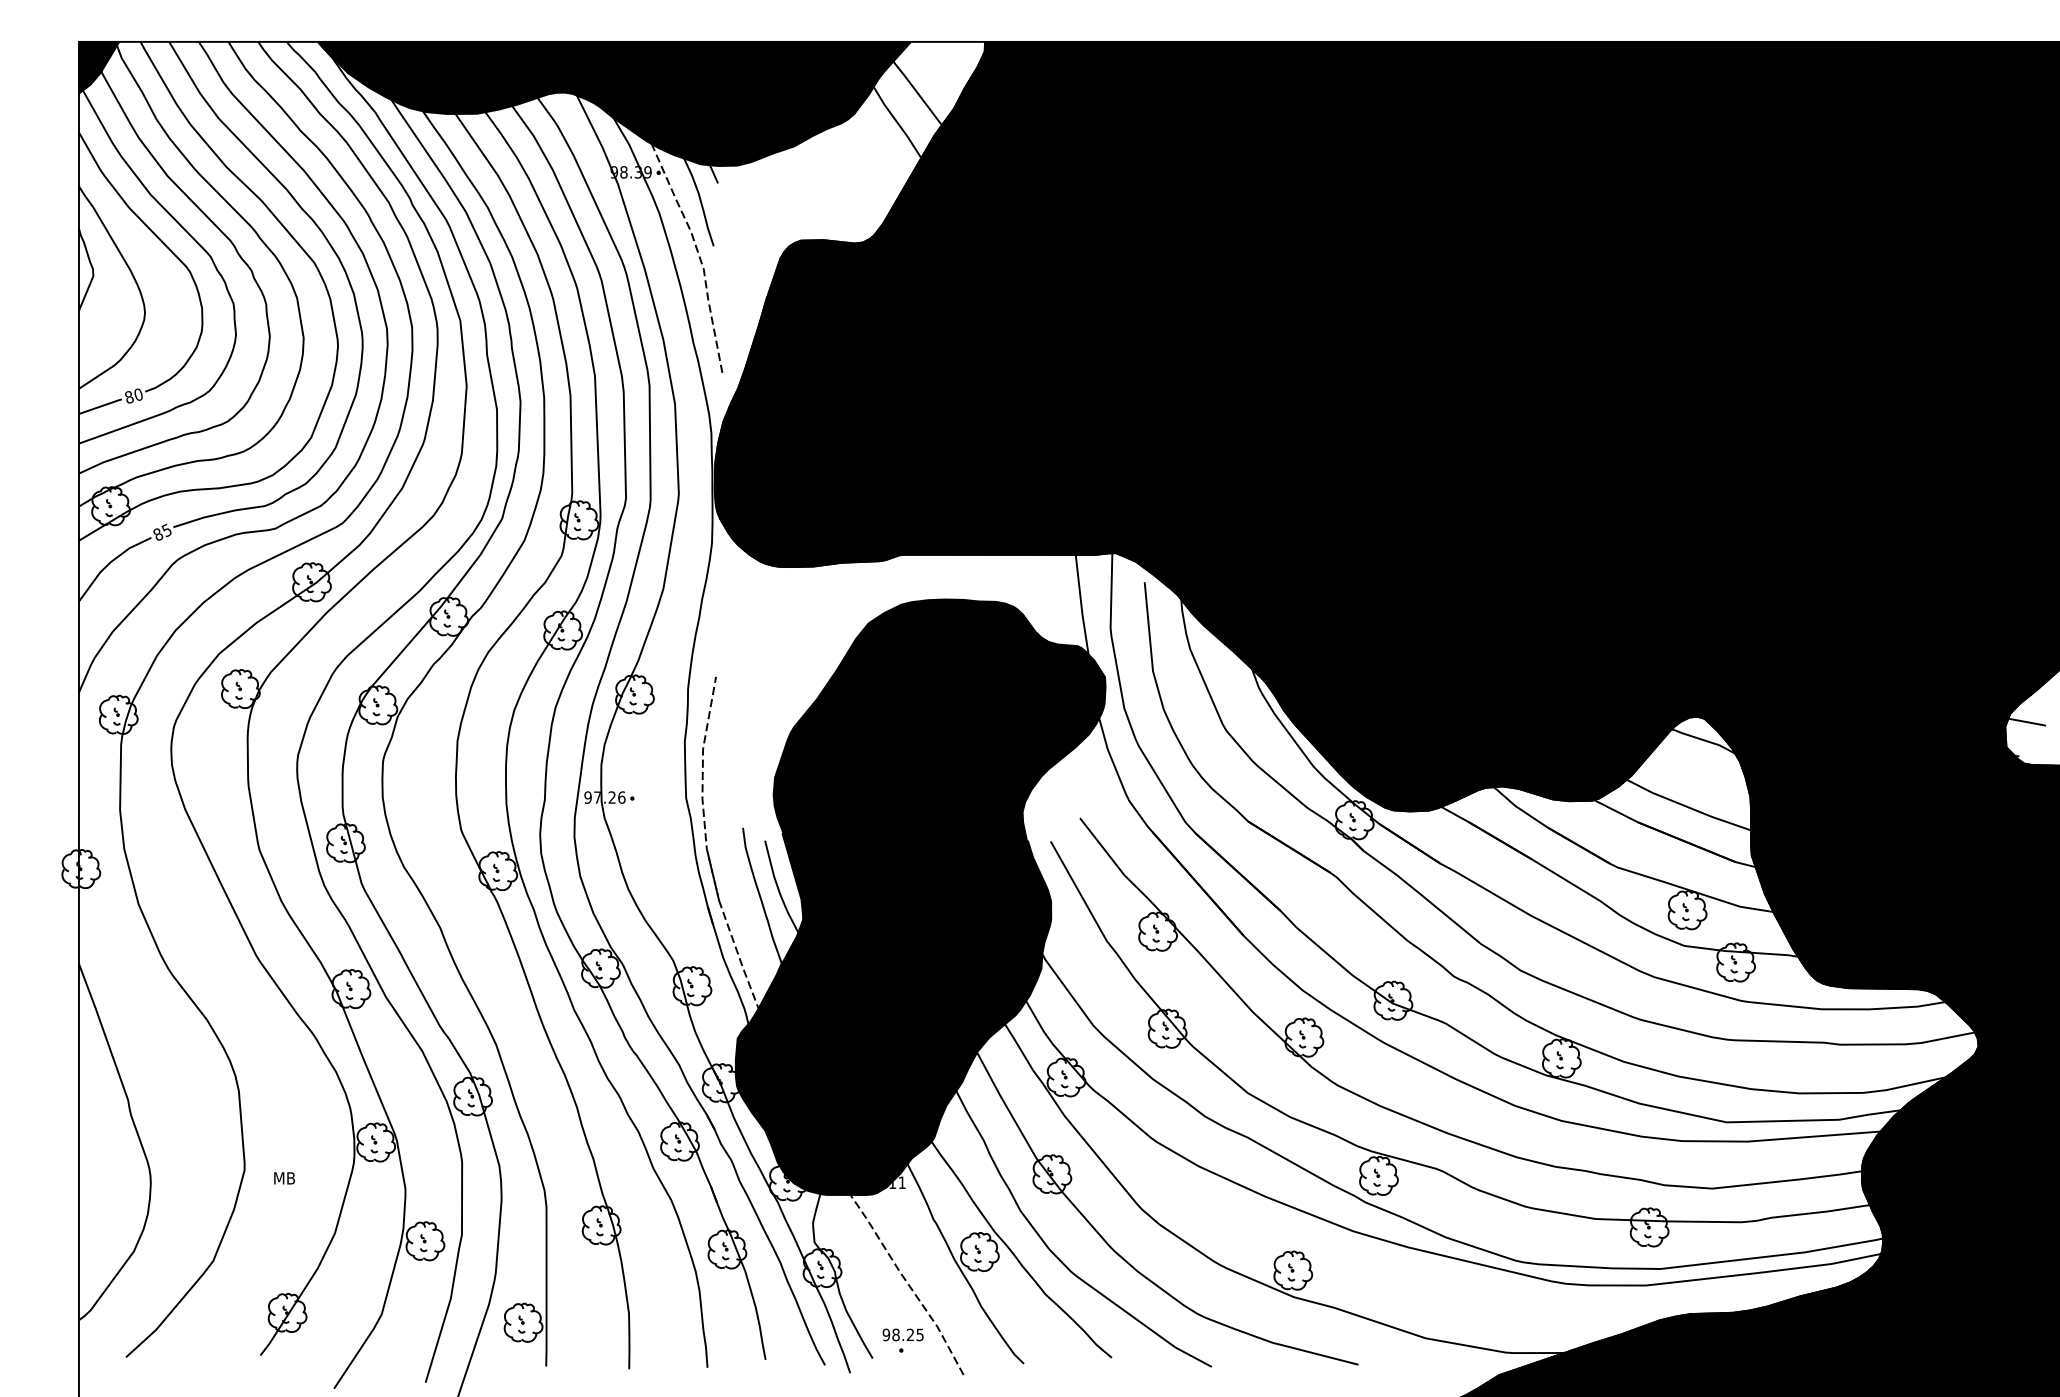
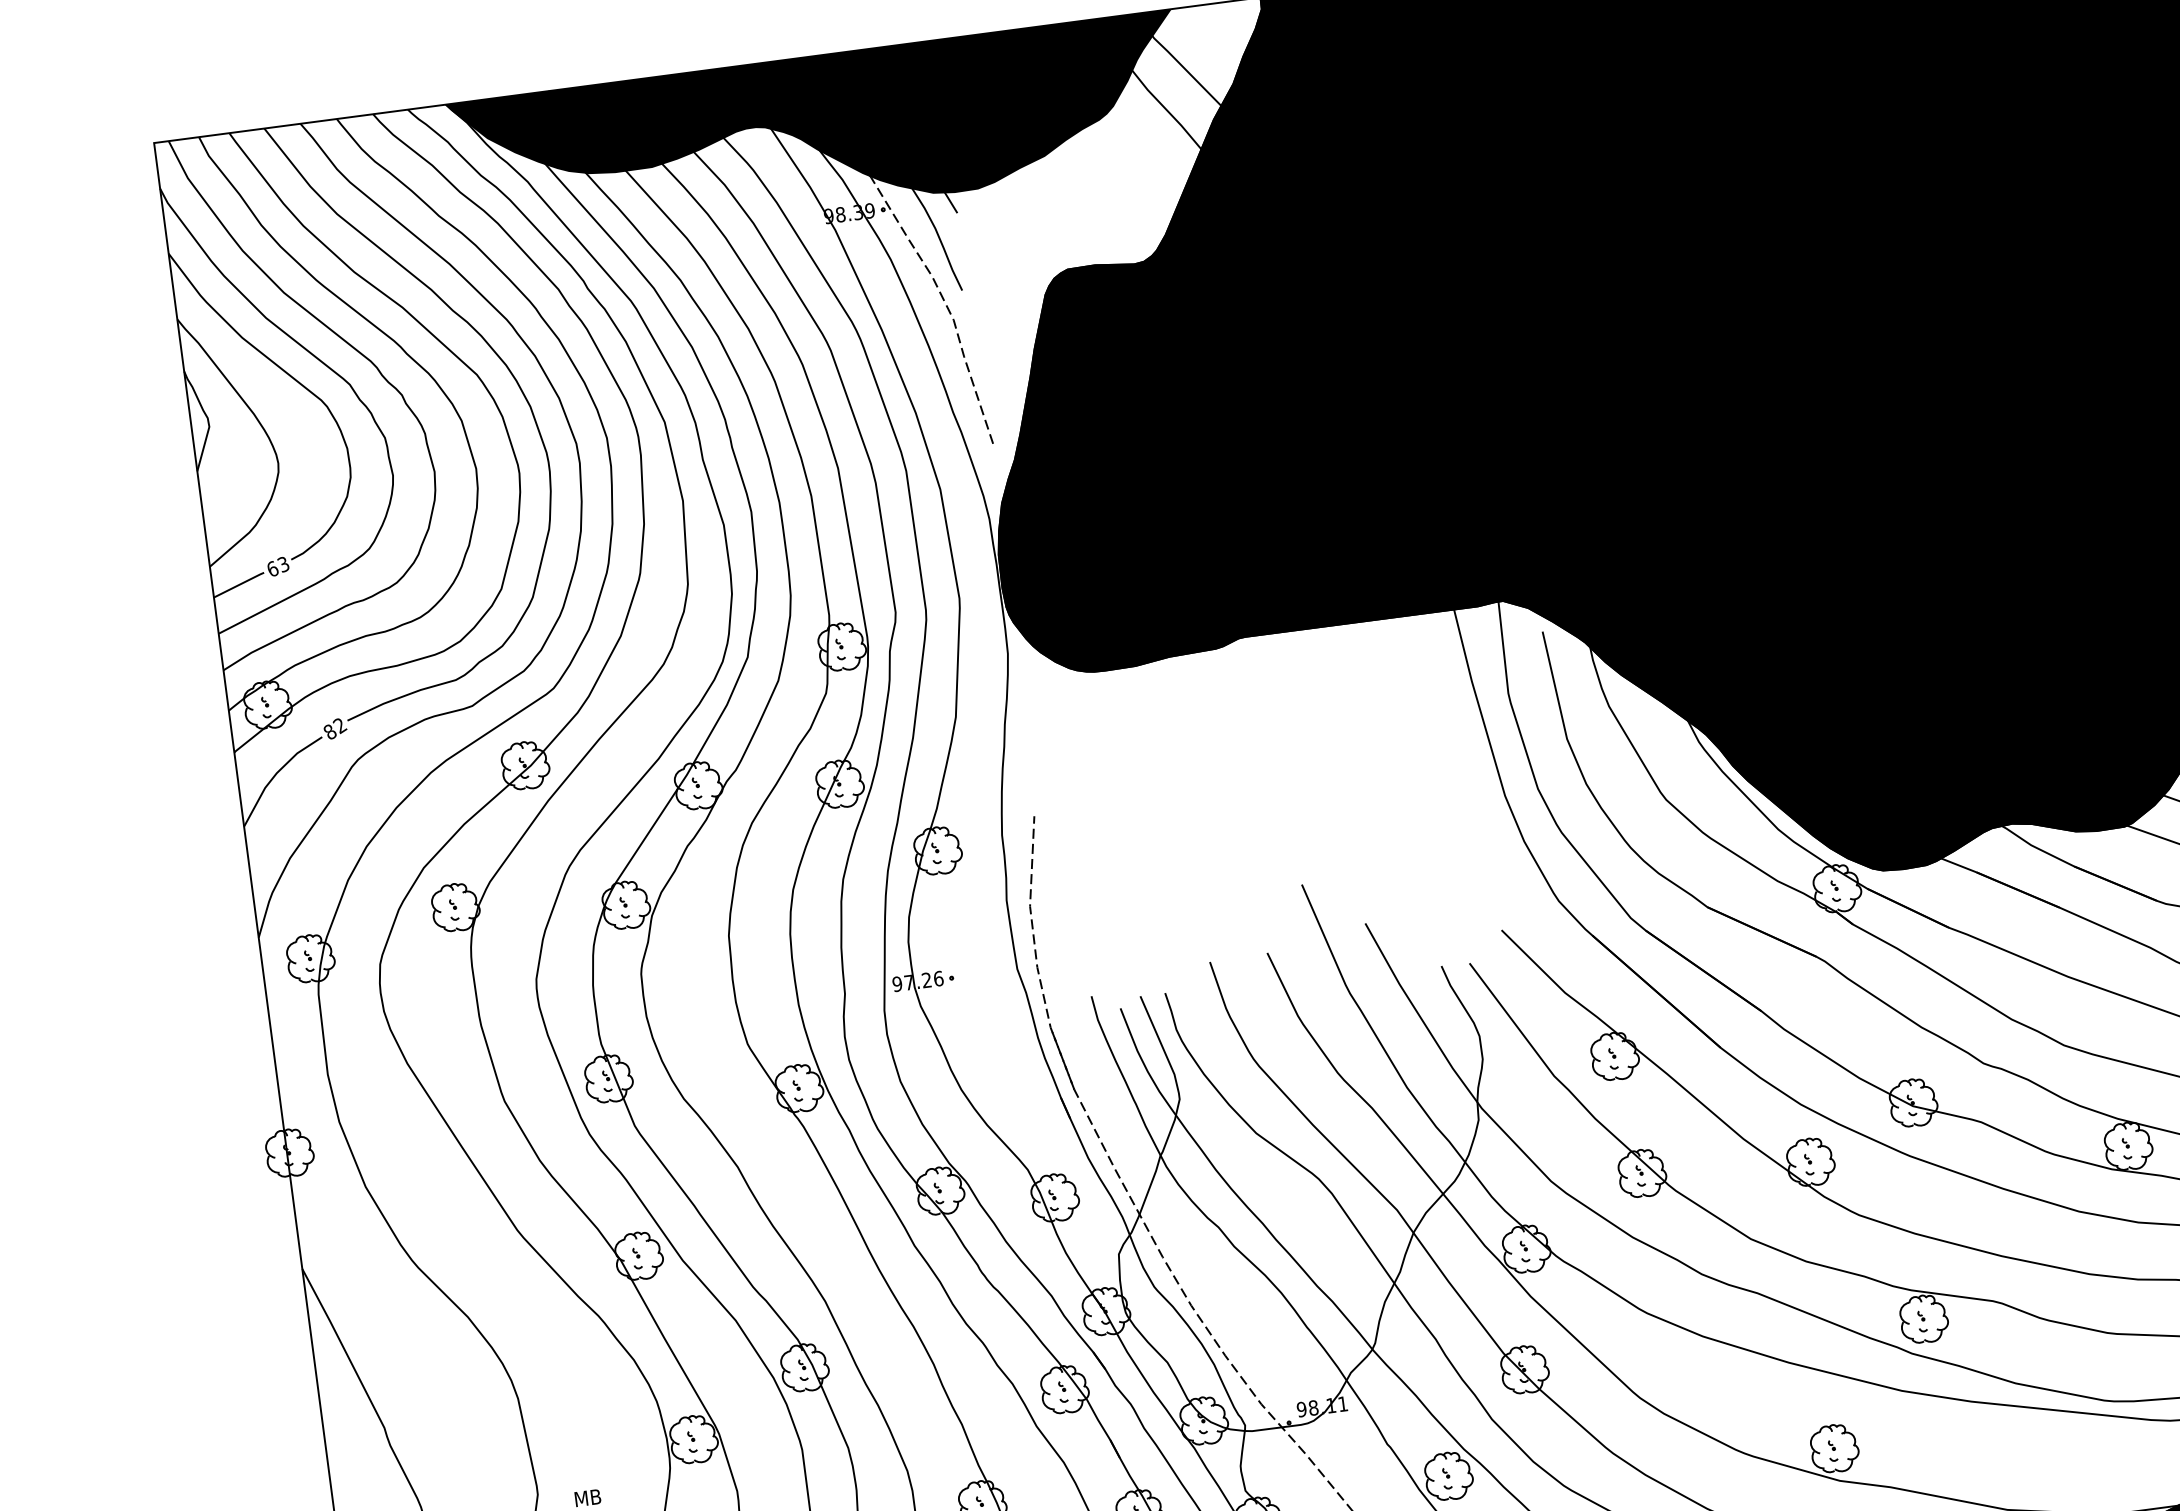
fill: (99, 67) -> (183, 171), removed
text: (133, 396) -> (277, 567), 80 -> 63
text: (166, 530) -> (339, 725), 85 -> 82
fill: (920, 896) -> (1319, 1051), removed

